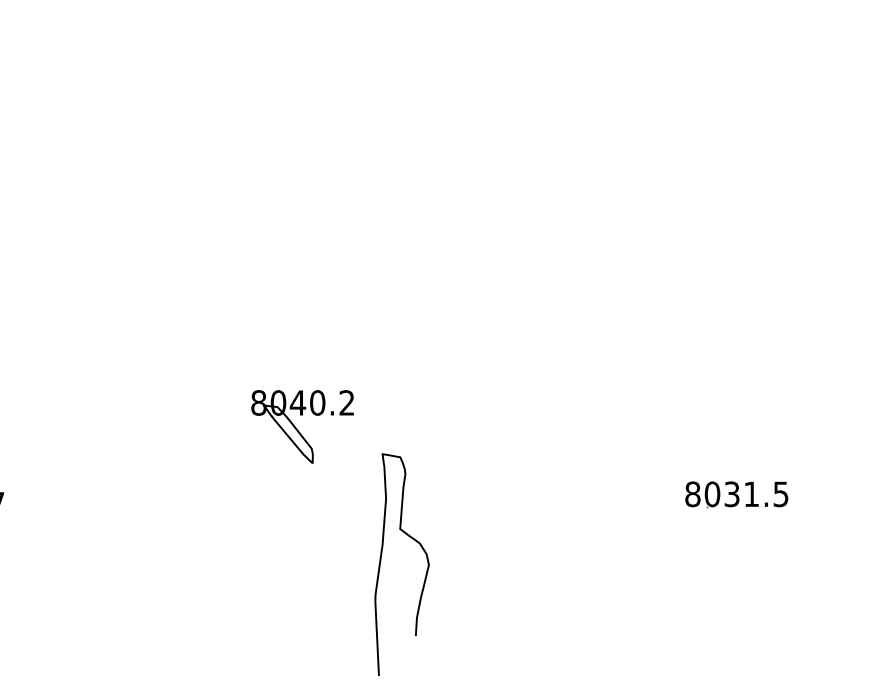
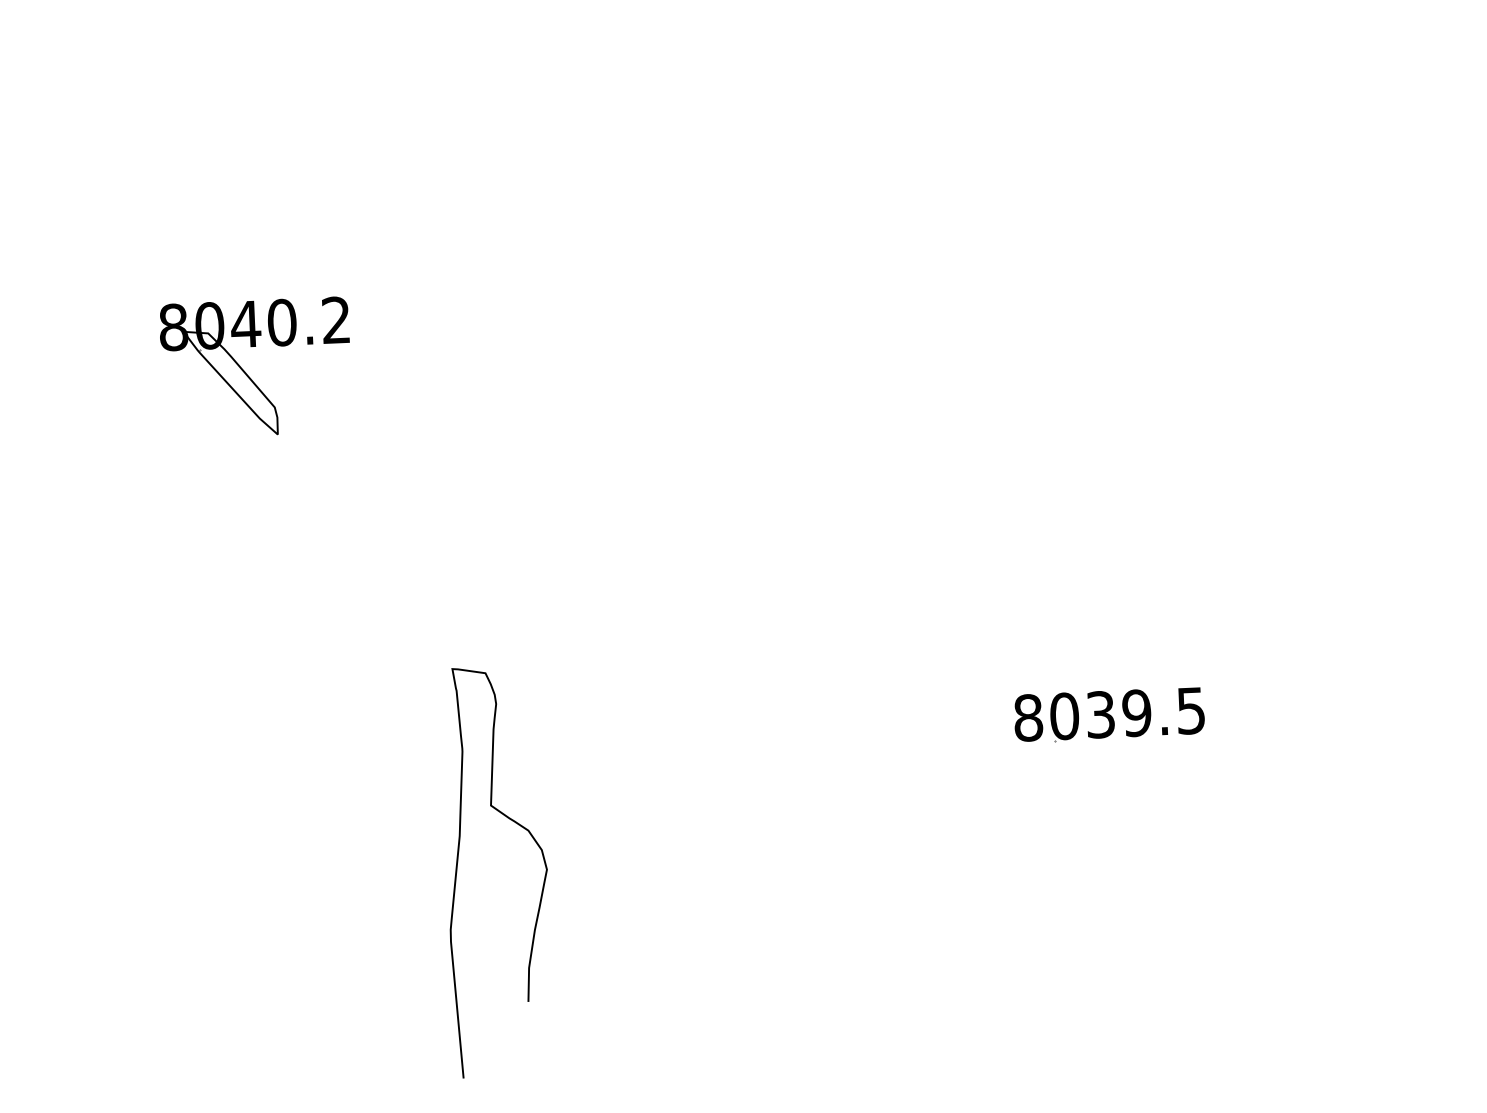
part: (302, 426) -> (256, 367), moved
text: (751, 494) -> (1136, 713), 8031.5 -> 8039.5

